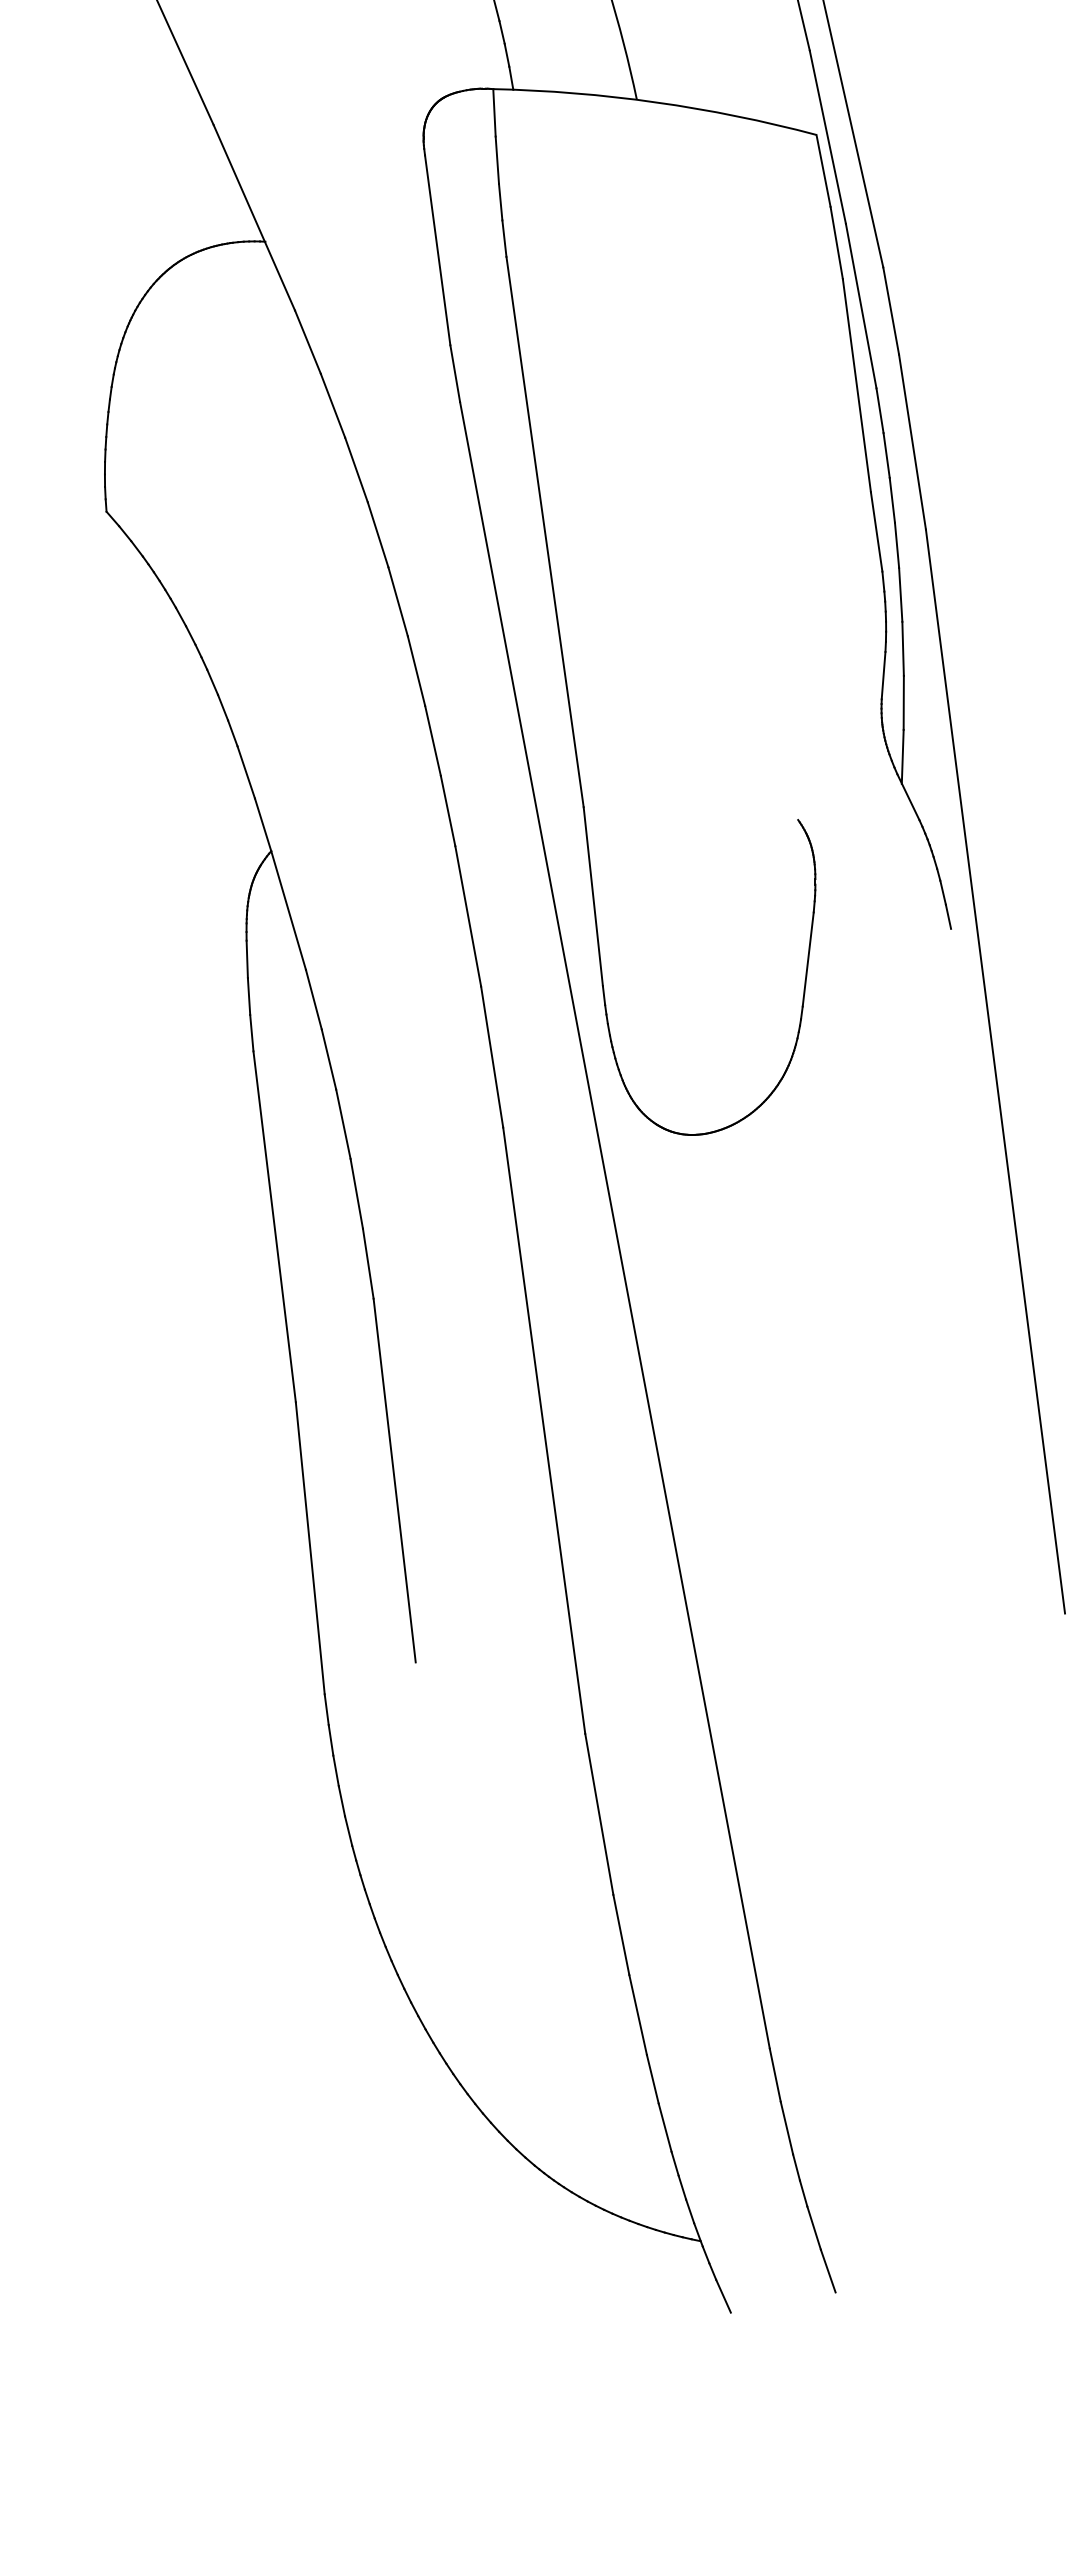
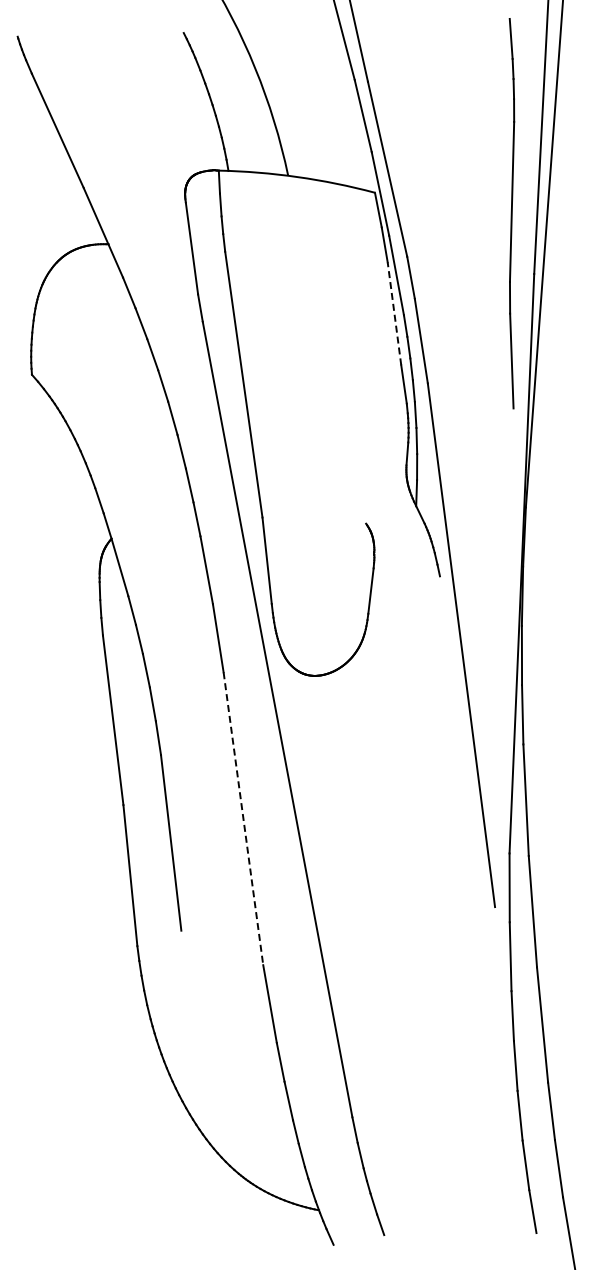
line: (856, 384) -> (394, 313), solid -> dashed
line: (544, 1430) -> (243, 818), solid -> dashed

